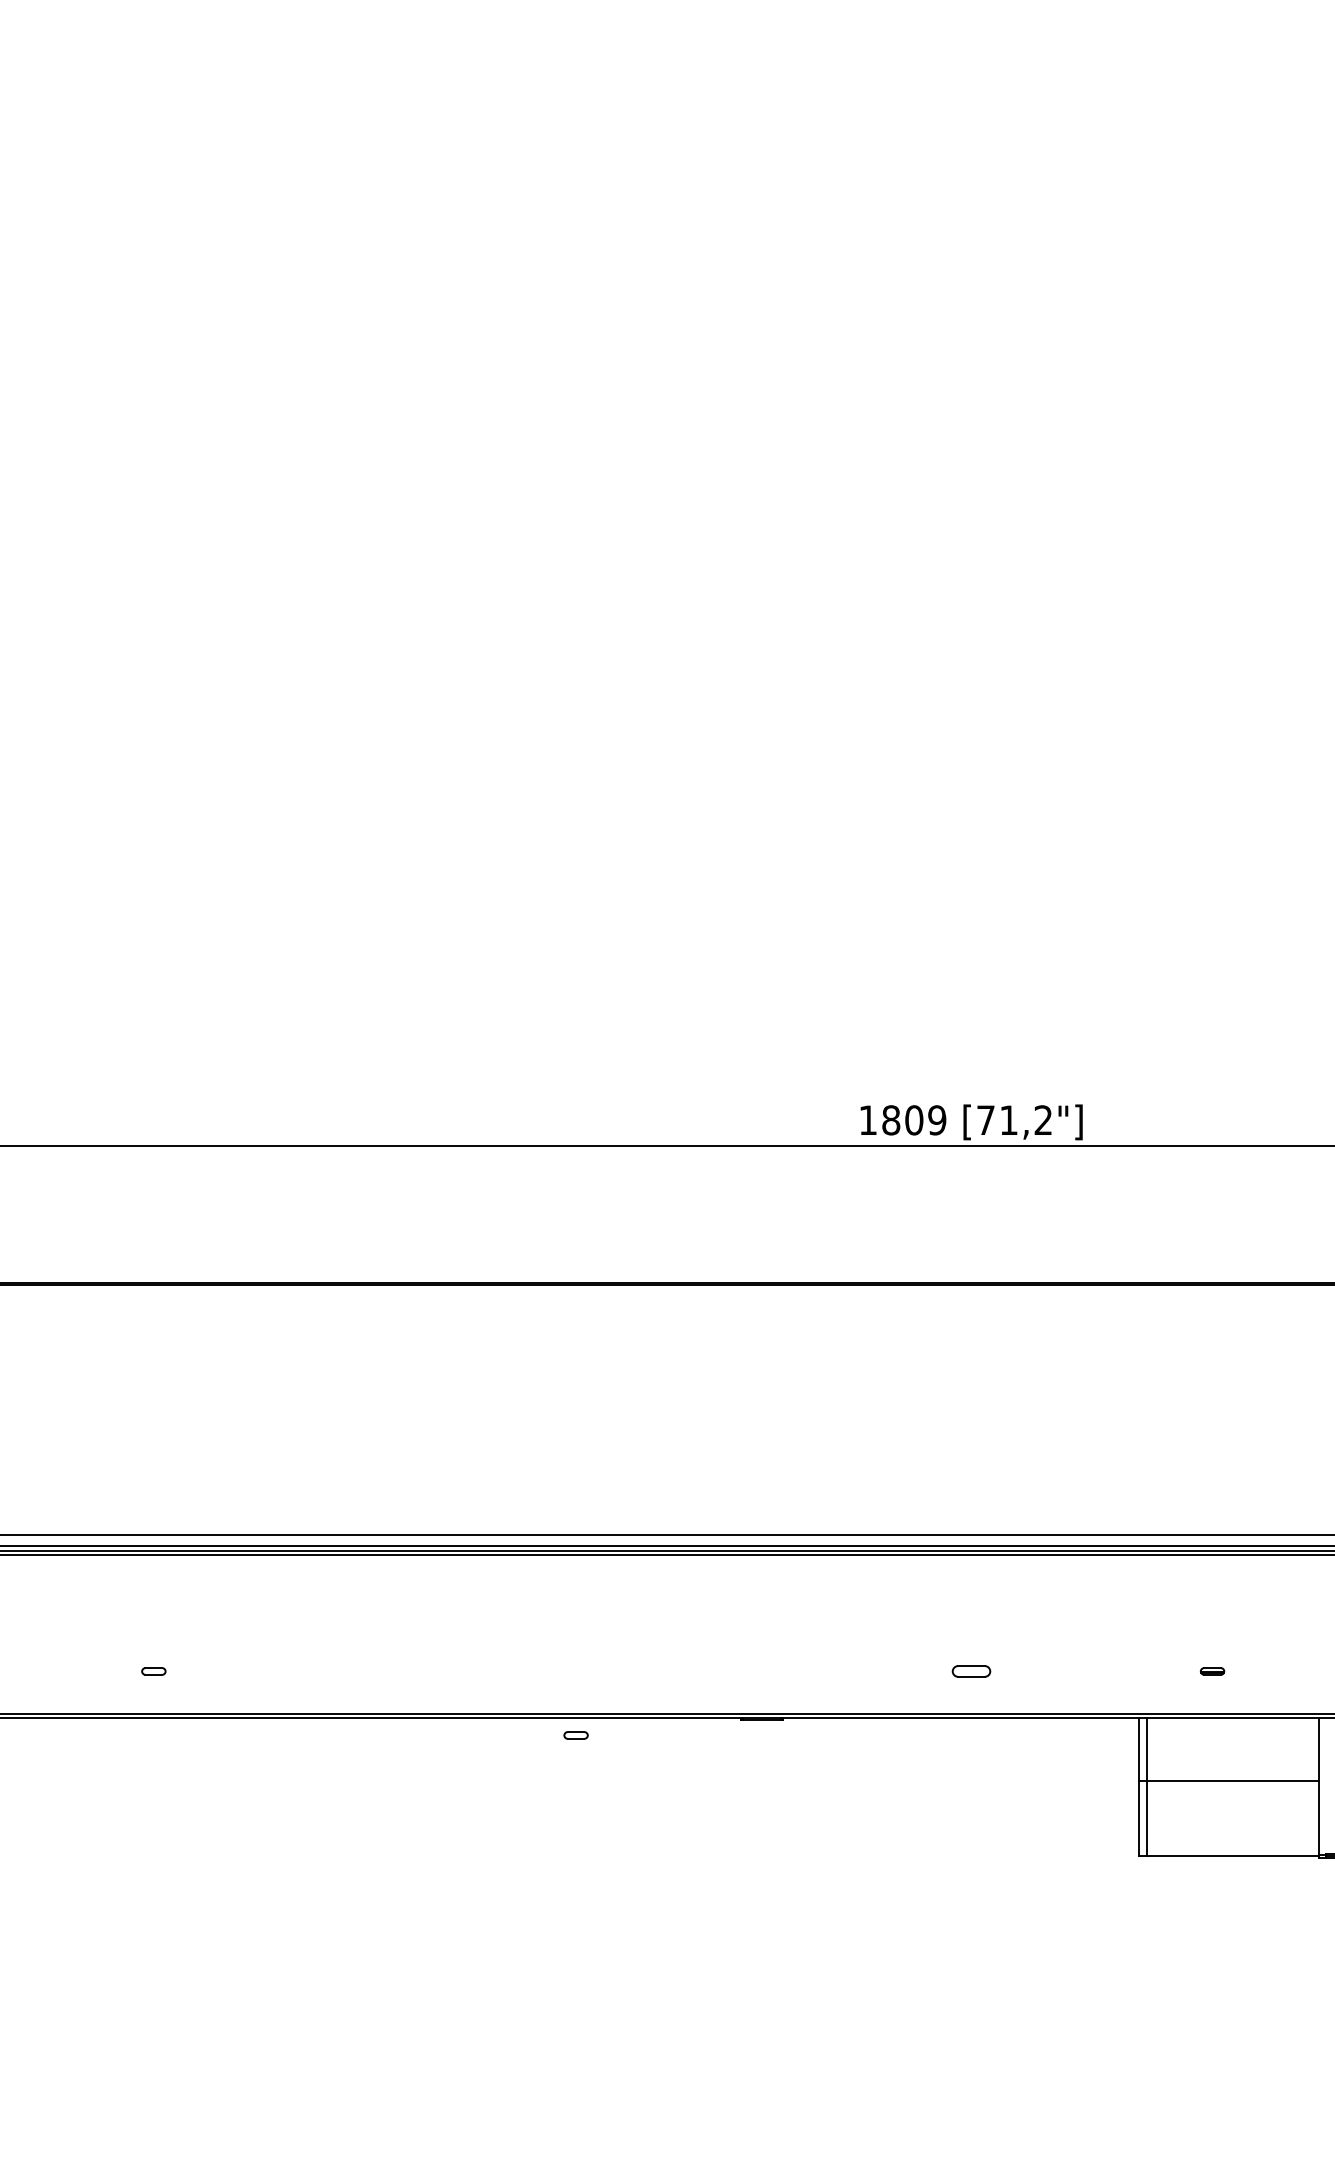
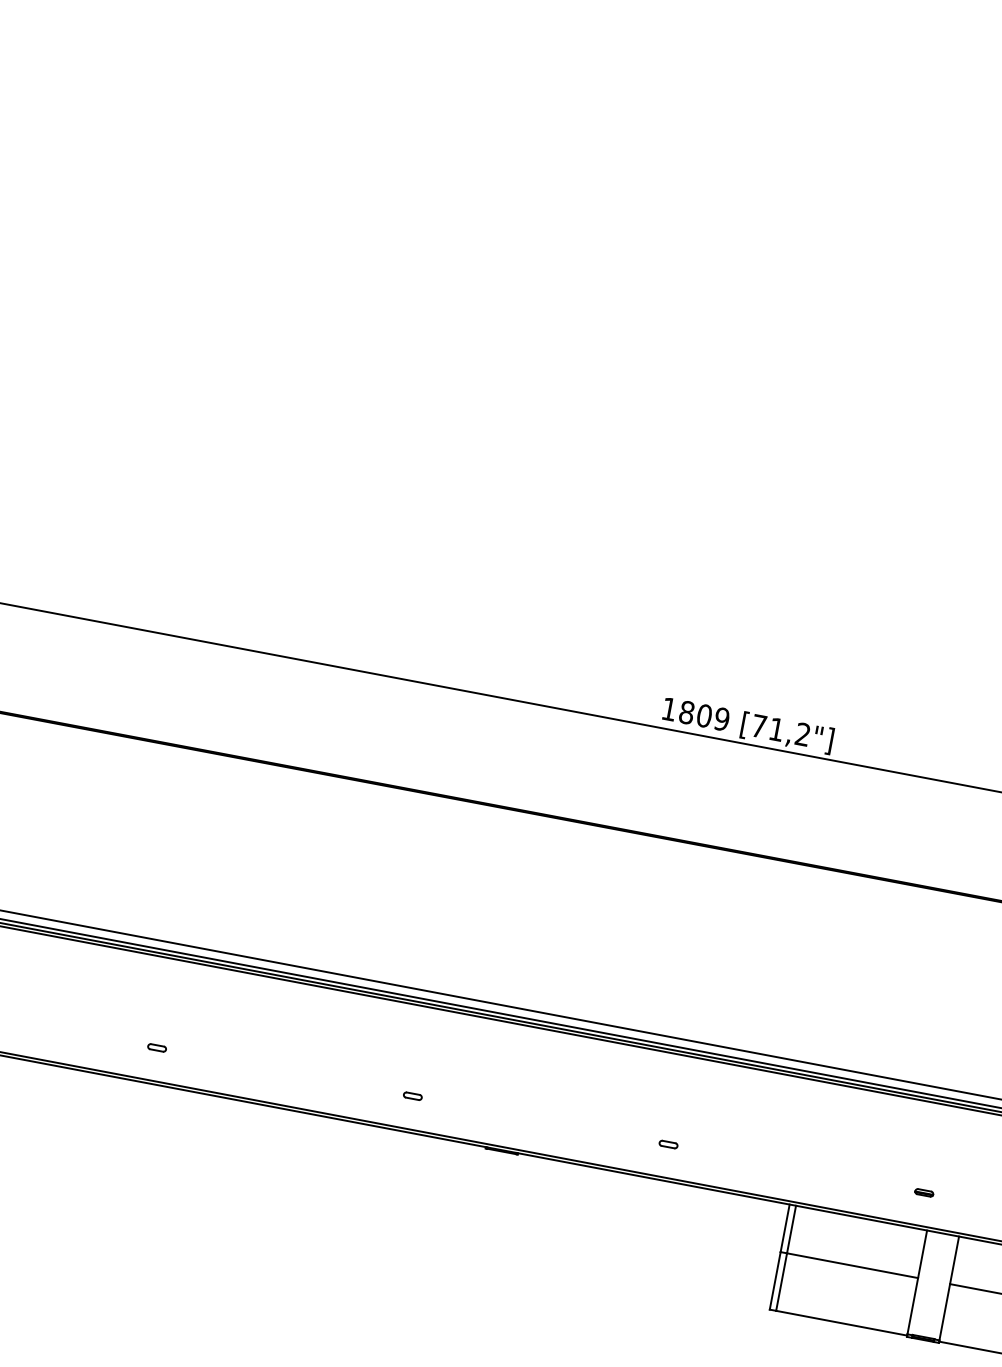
part: (153, 1671) -> (156, 1047), moved
part: (970, 1671) -> (667, 1144), size x0.62
part: (1212, 1671) -> (924, 1192), moved
part: (575, 1735) -> (412, 1096), moved

